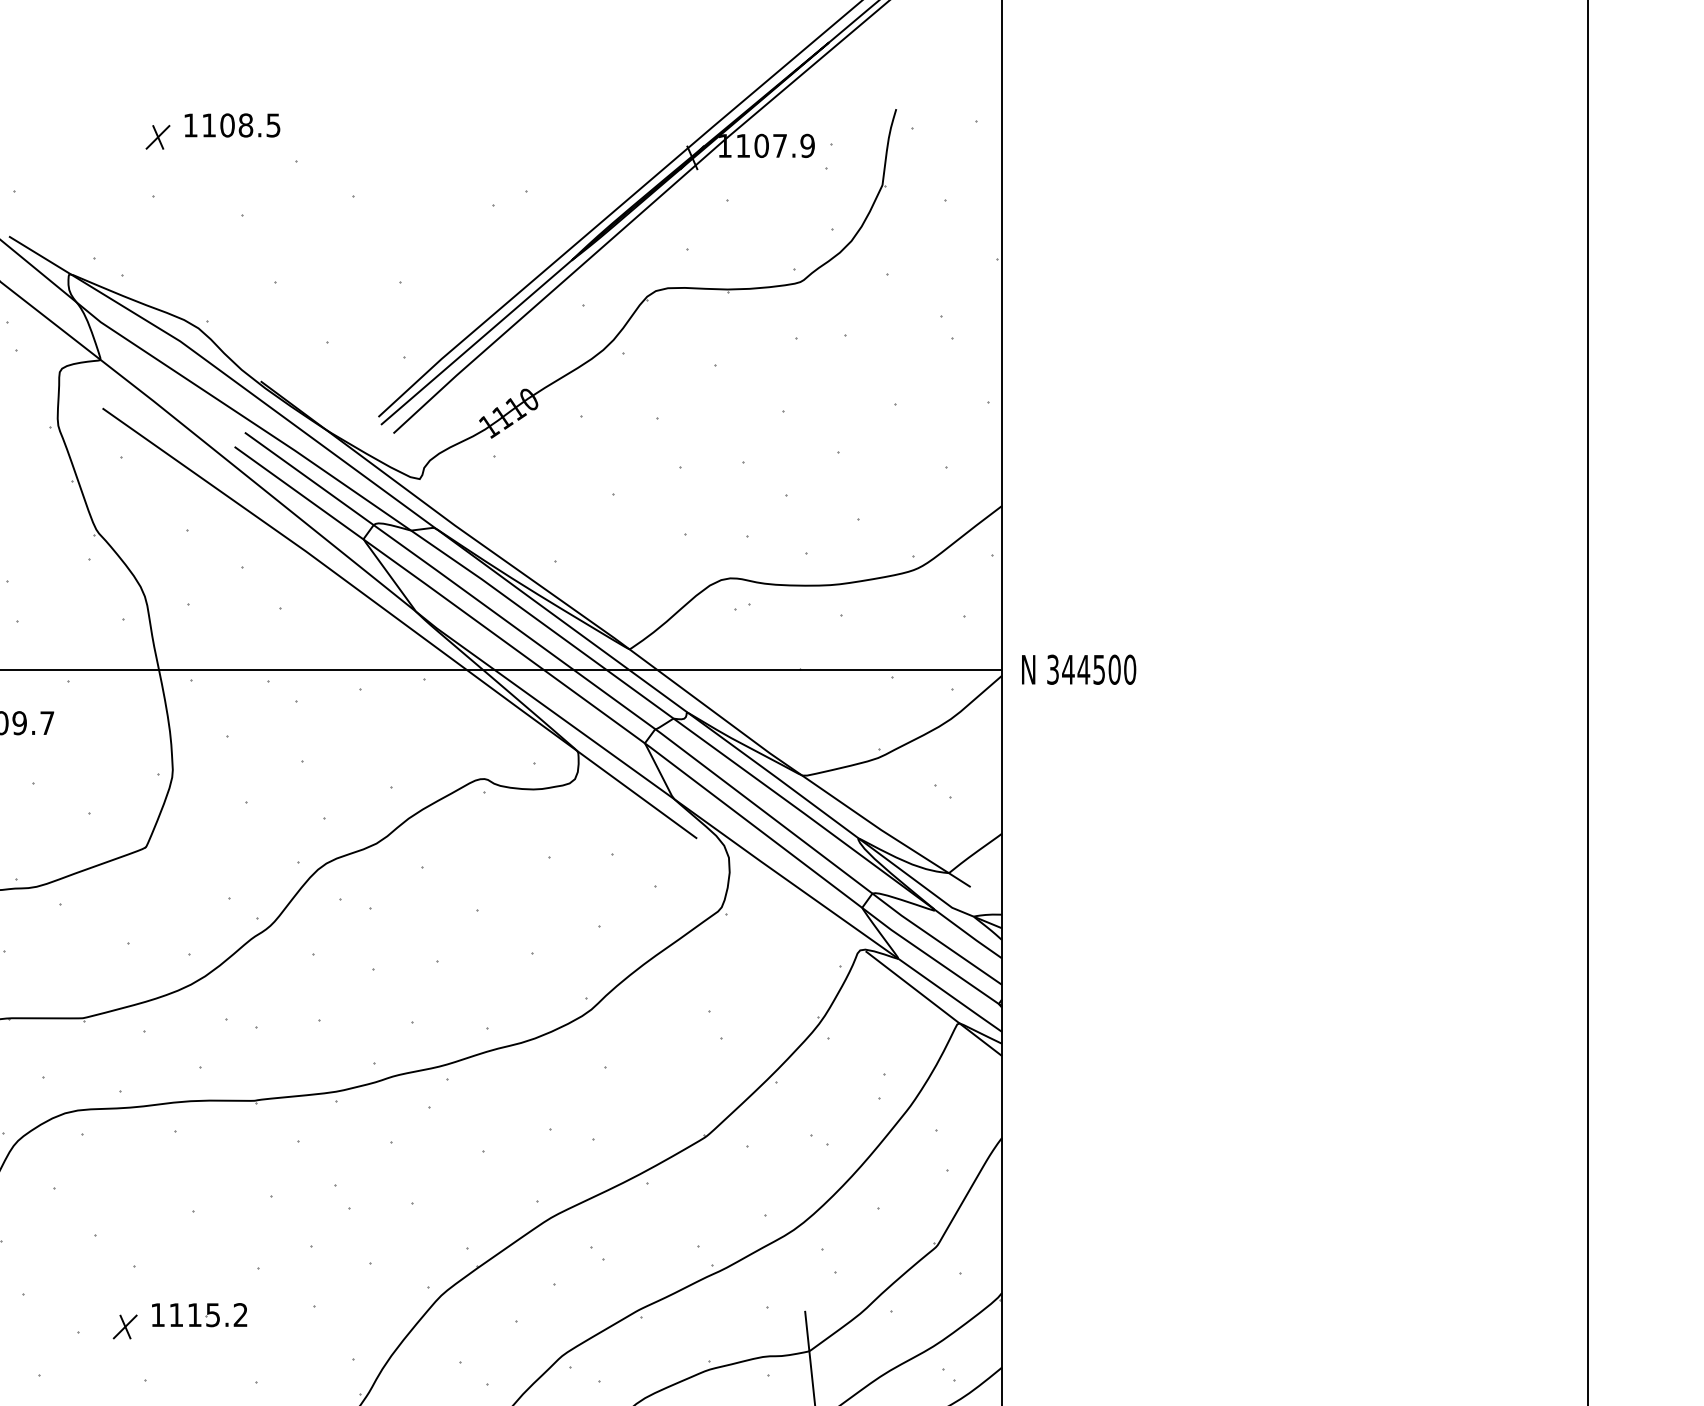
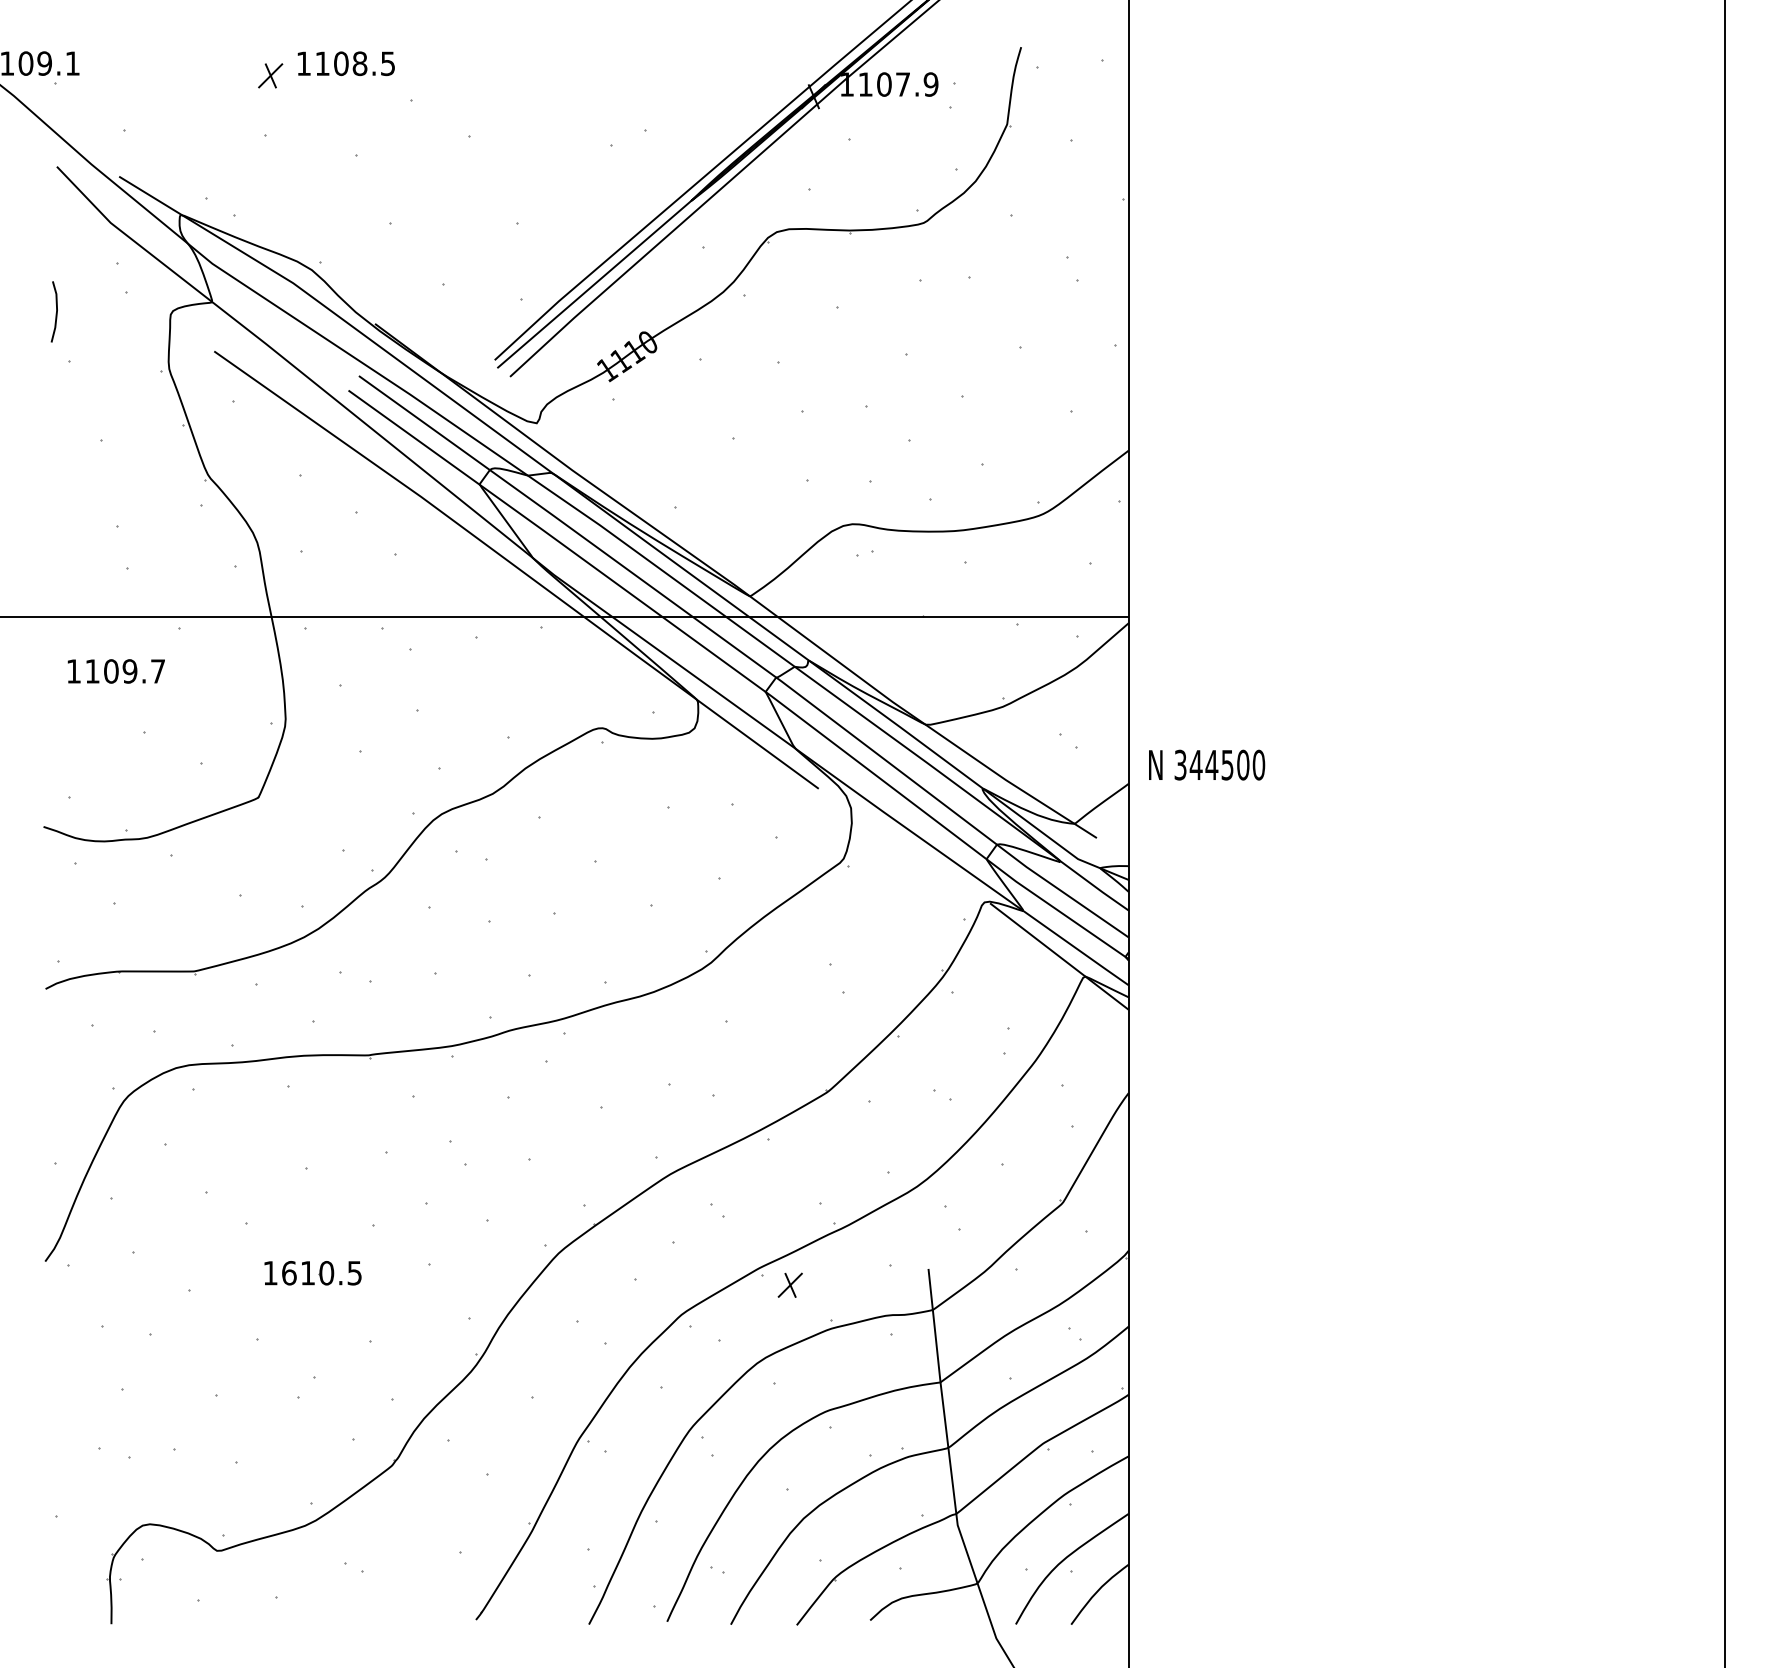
text: (1079, 669) -> (1207, 764), moved
text: (208, 1315) -> (321, 1273), 1115.2 -> 1610.5
part: (124, 1326) -> (789, 1284), moved

